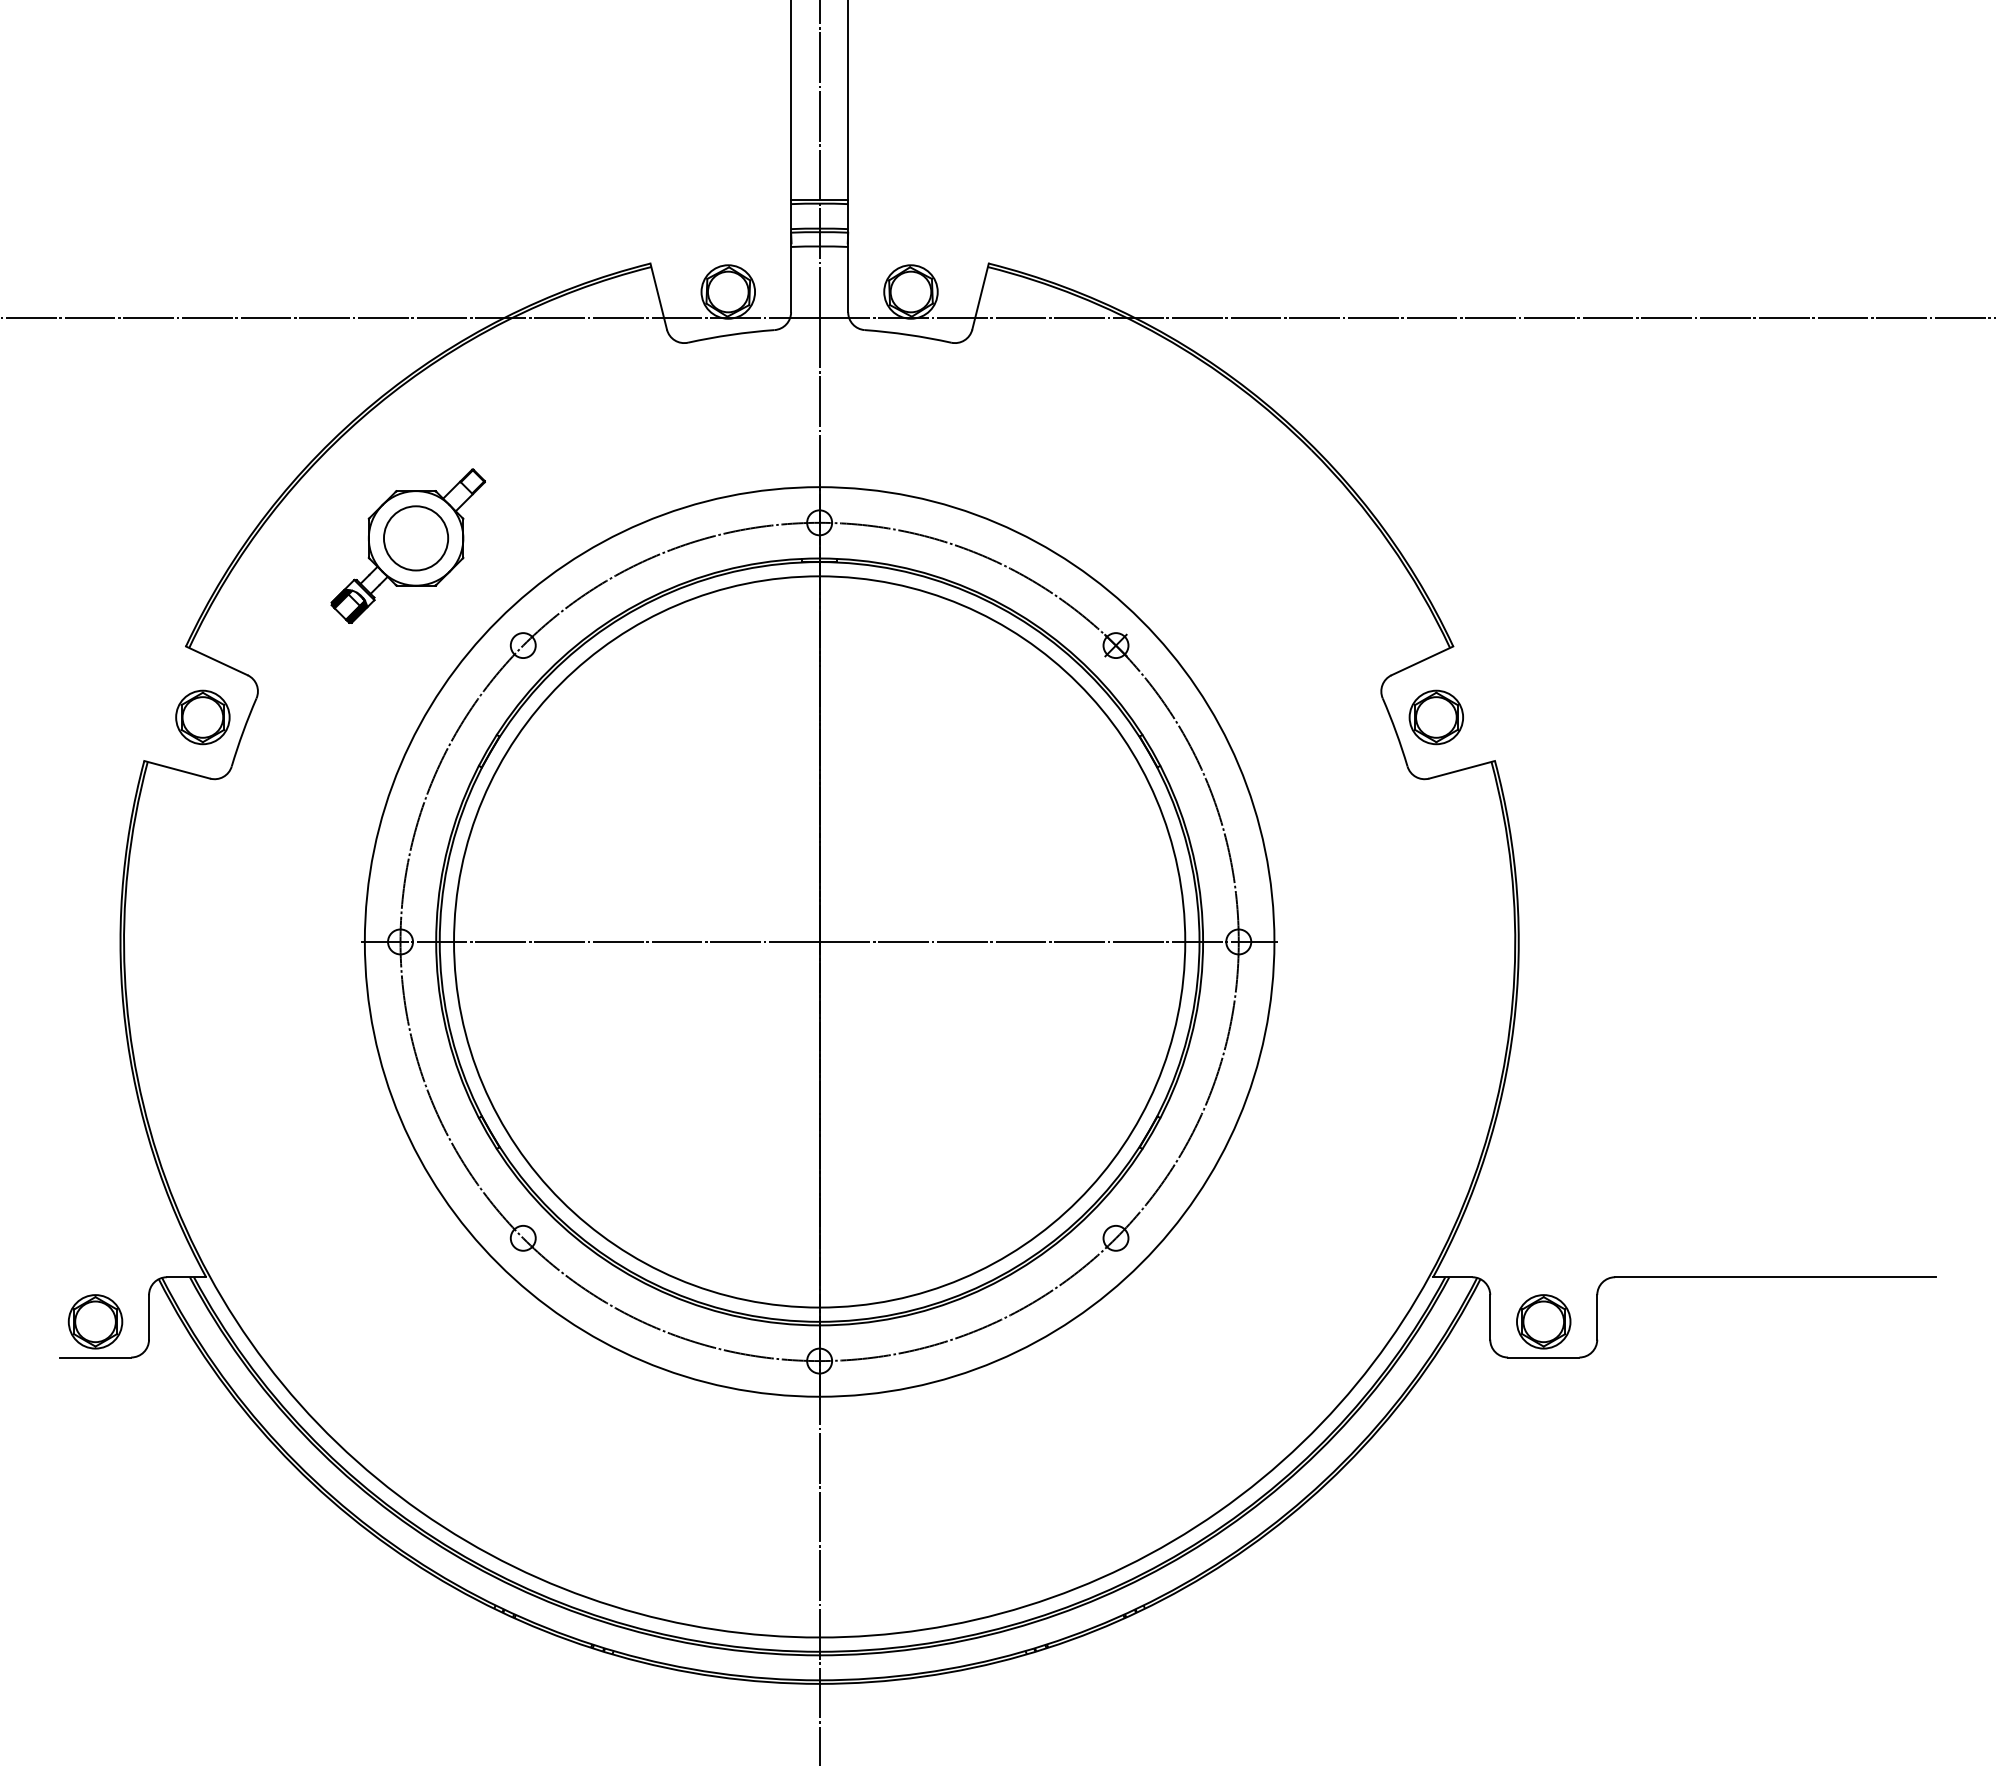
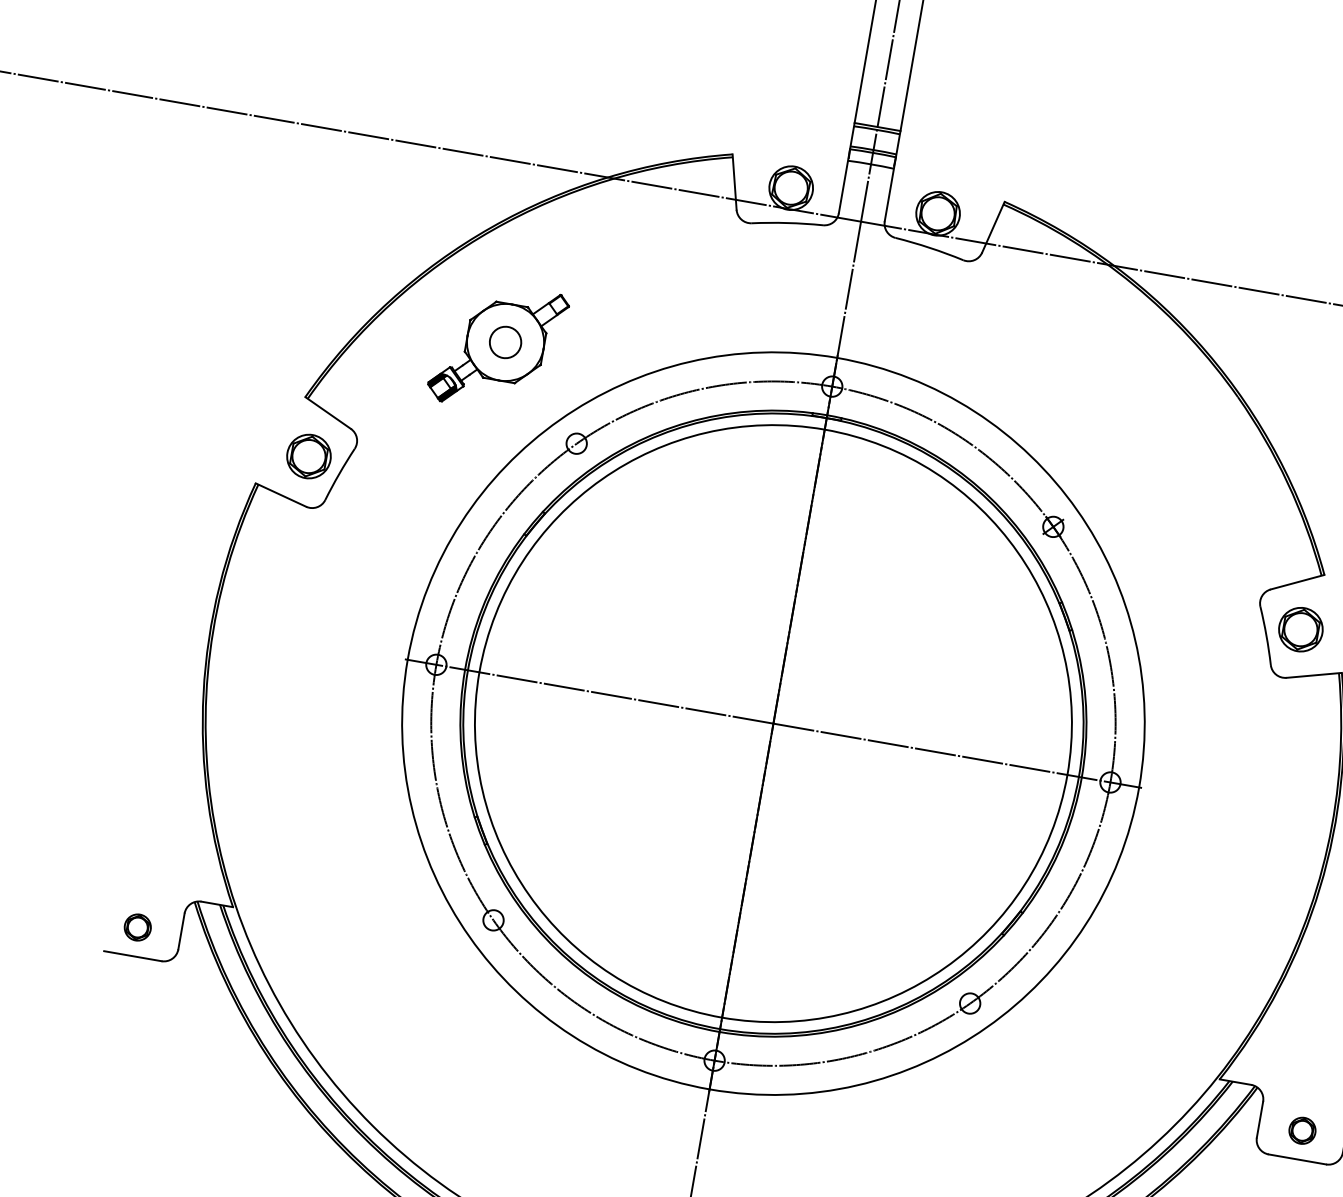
circle: (415, 538) -> (505, 342), size x0.6
part: (95, 1321) -> (137, 927), size x0.6
part: (1543, 1321) -> (1302, 1130), size x0.6

